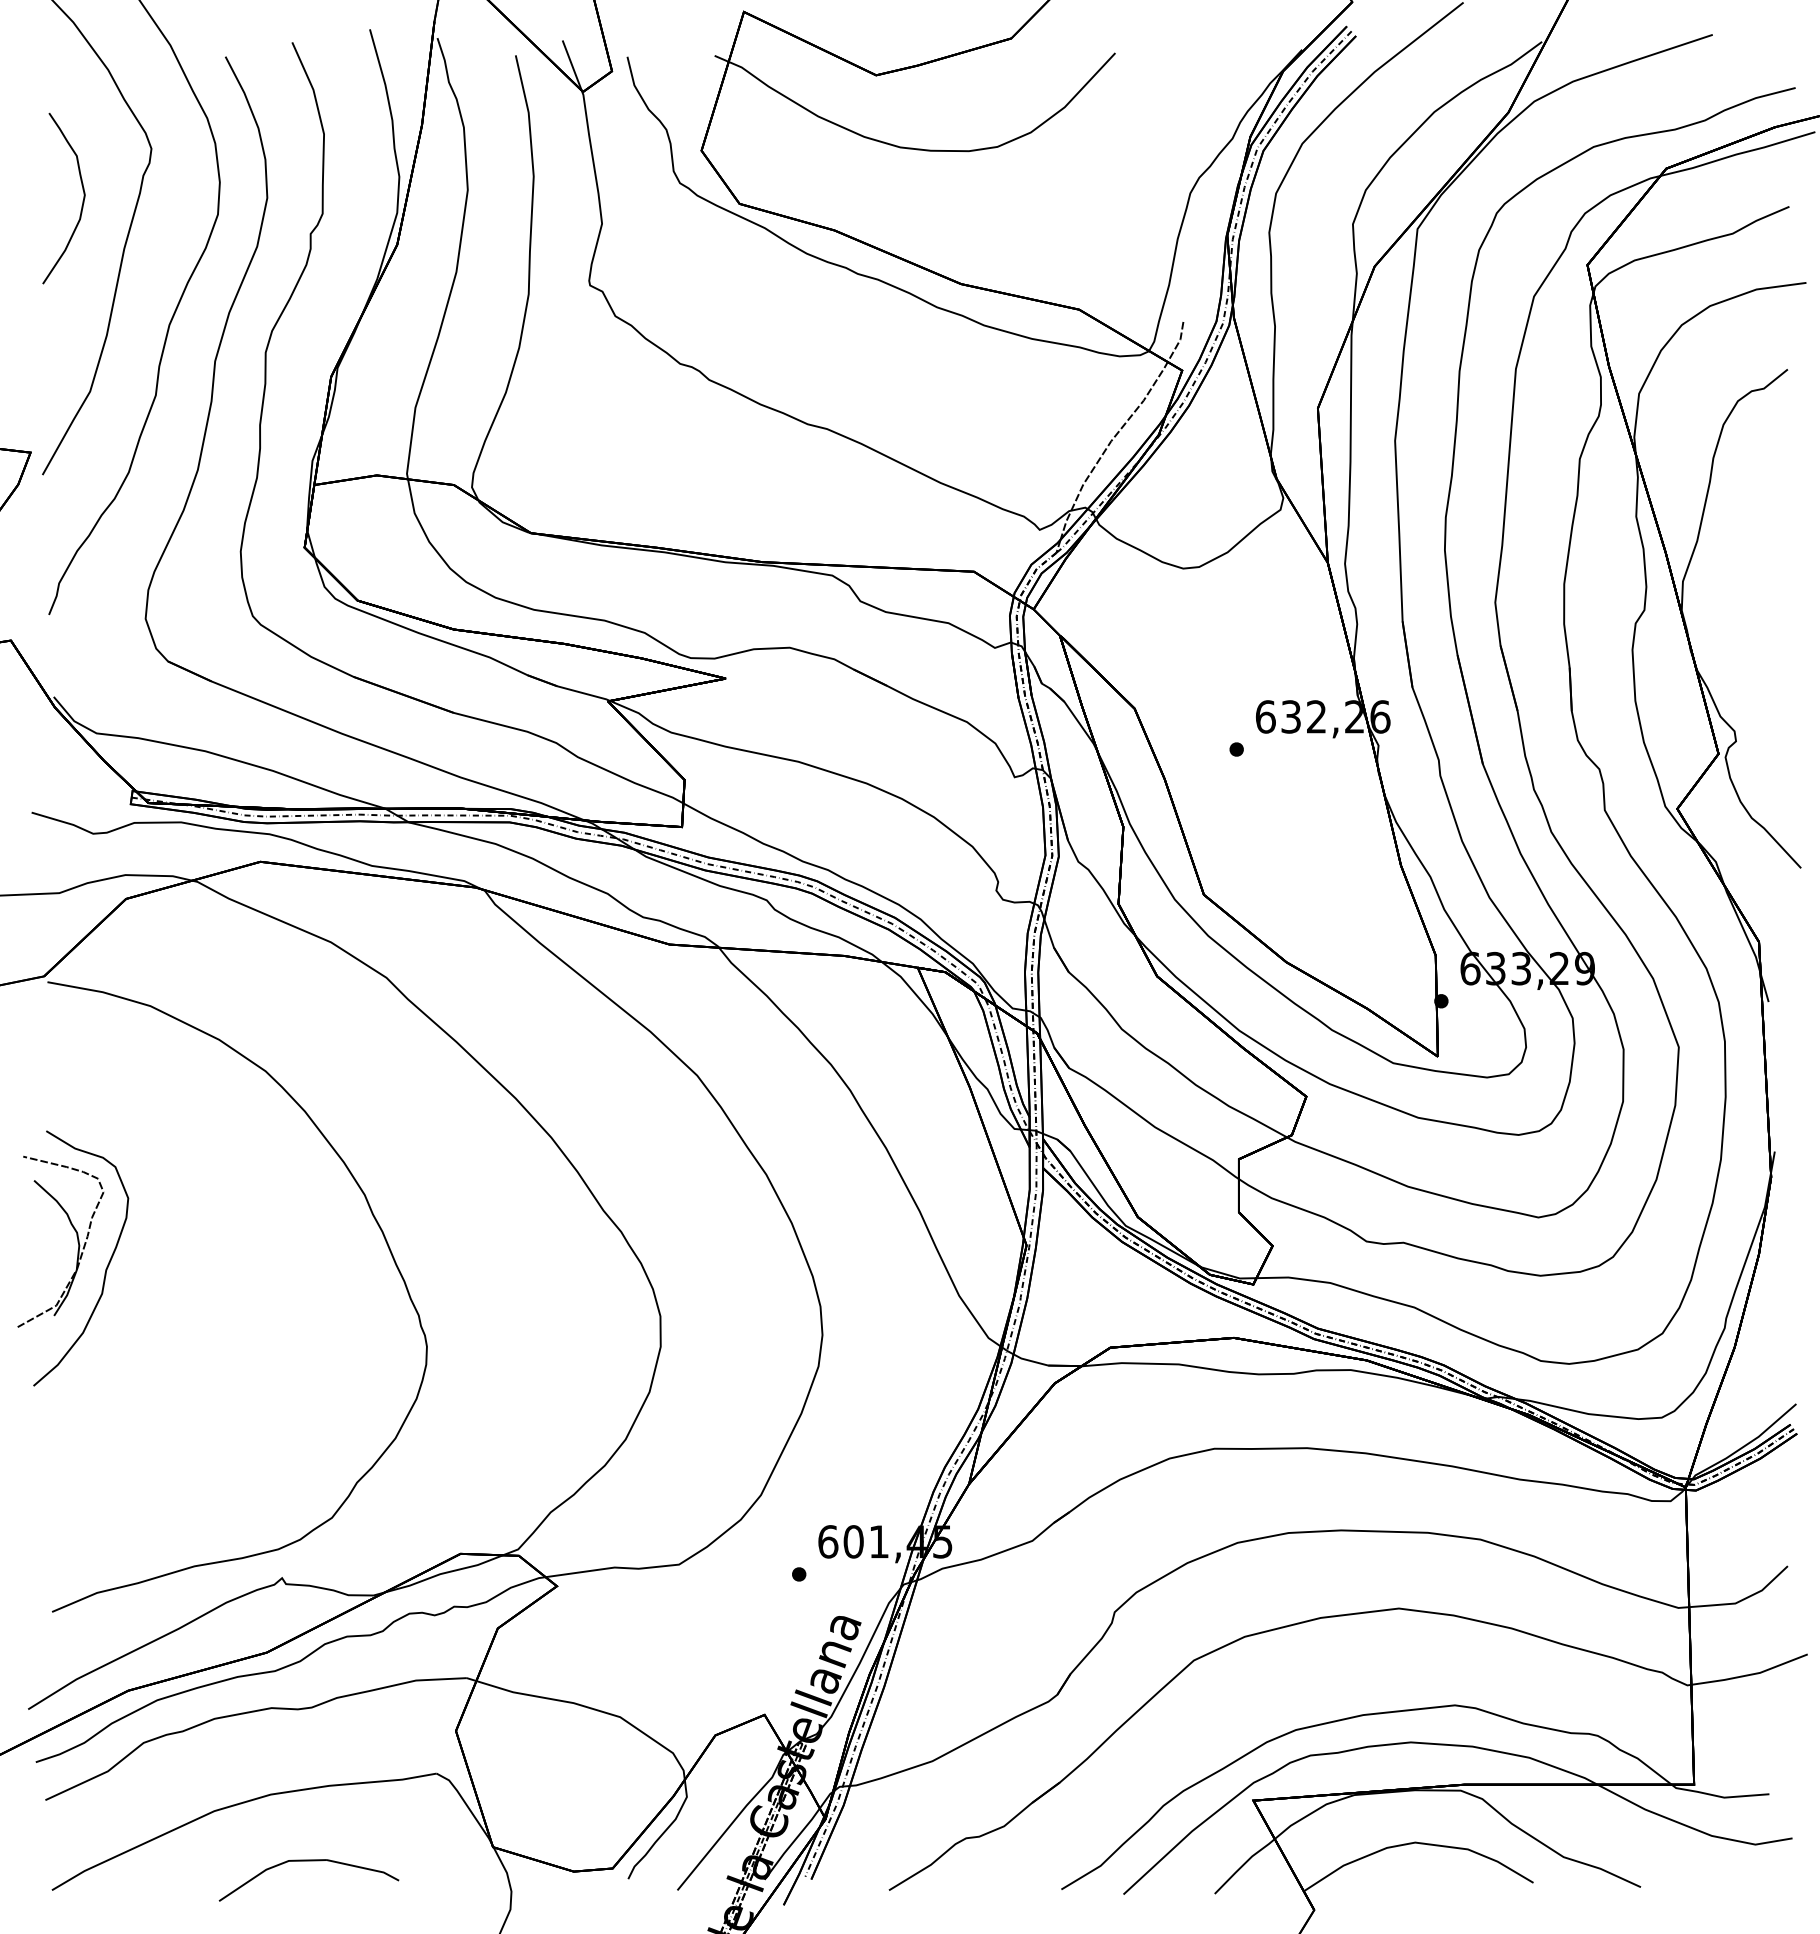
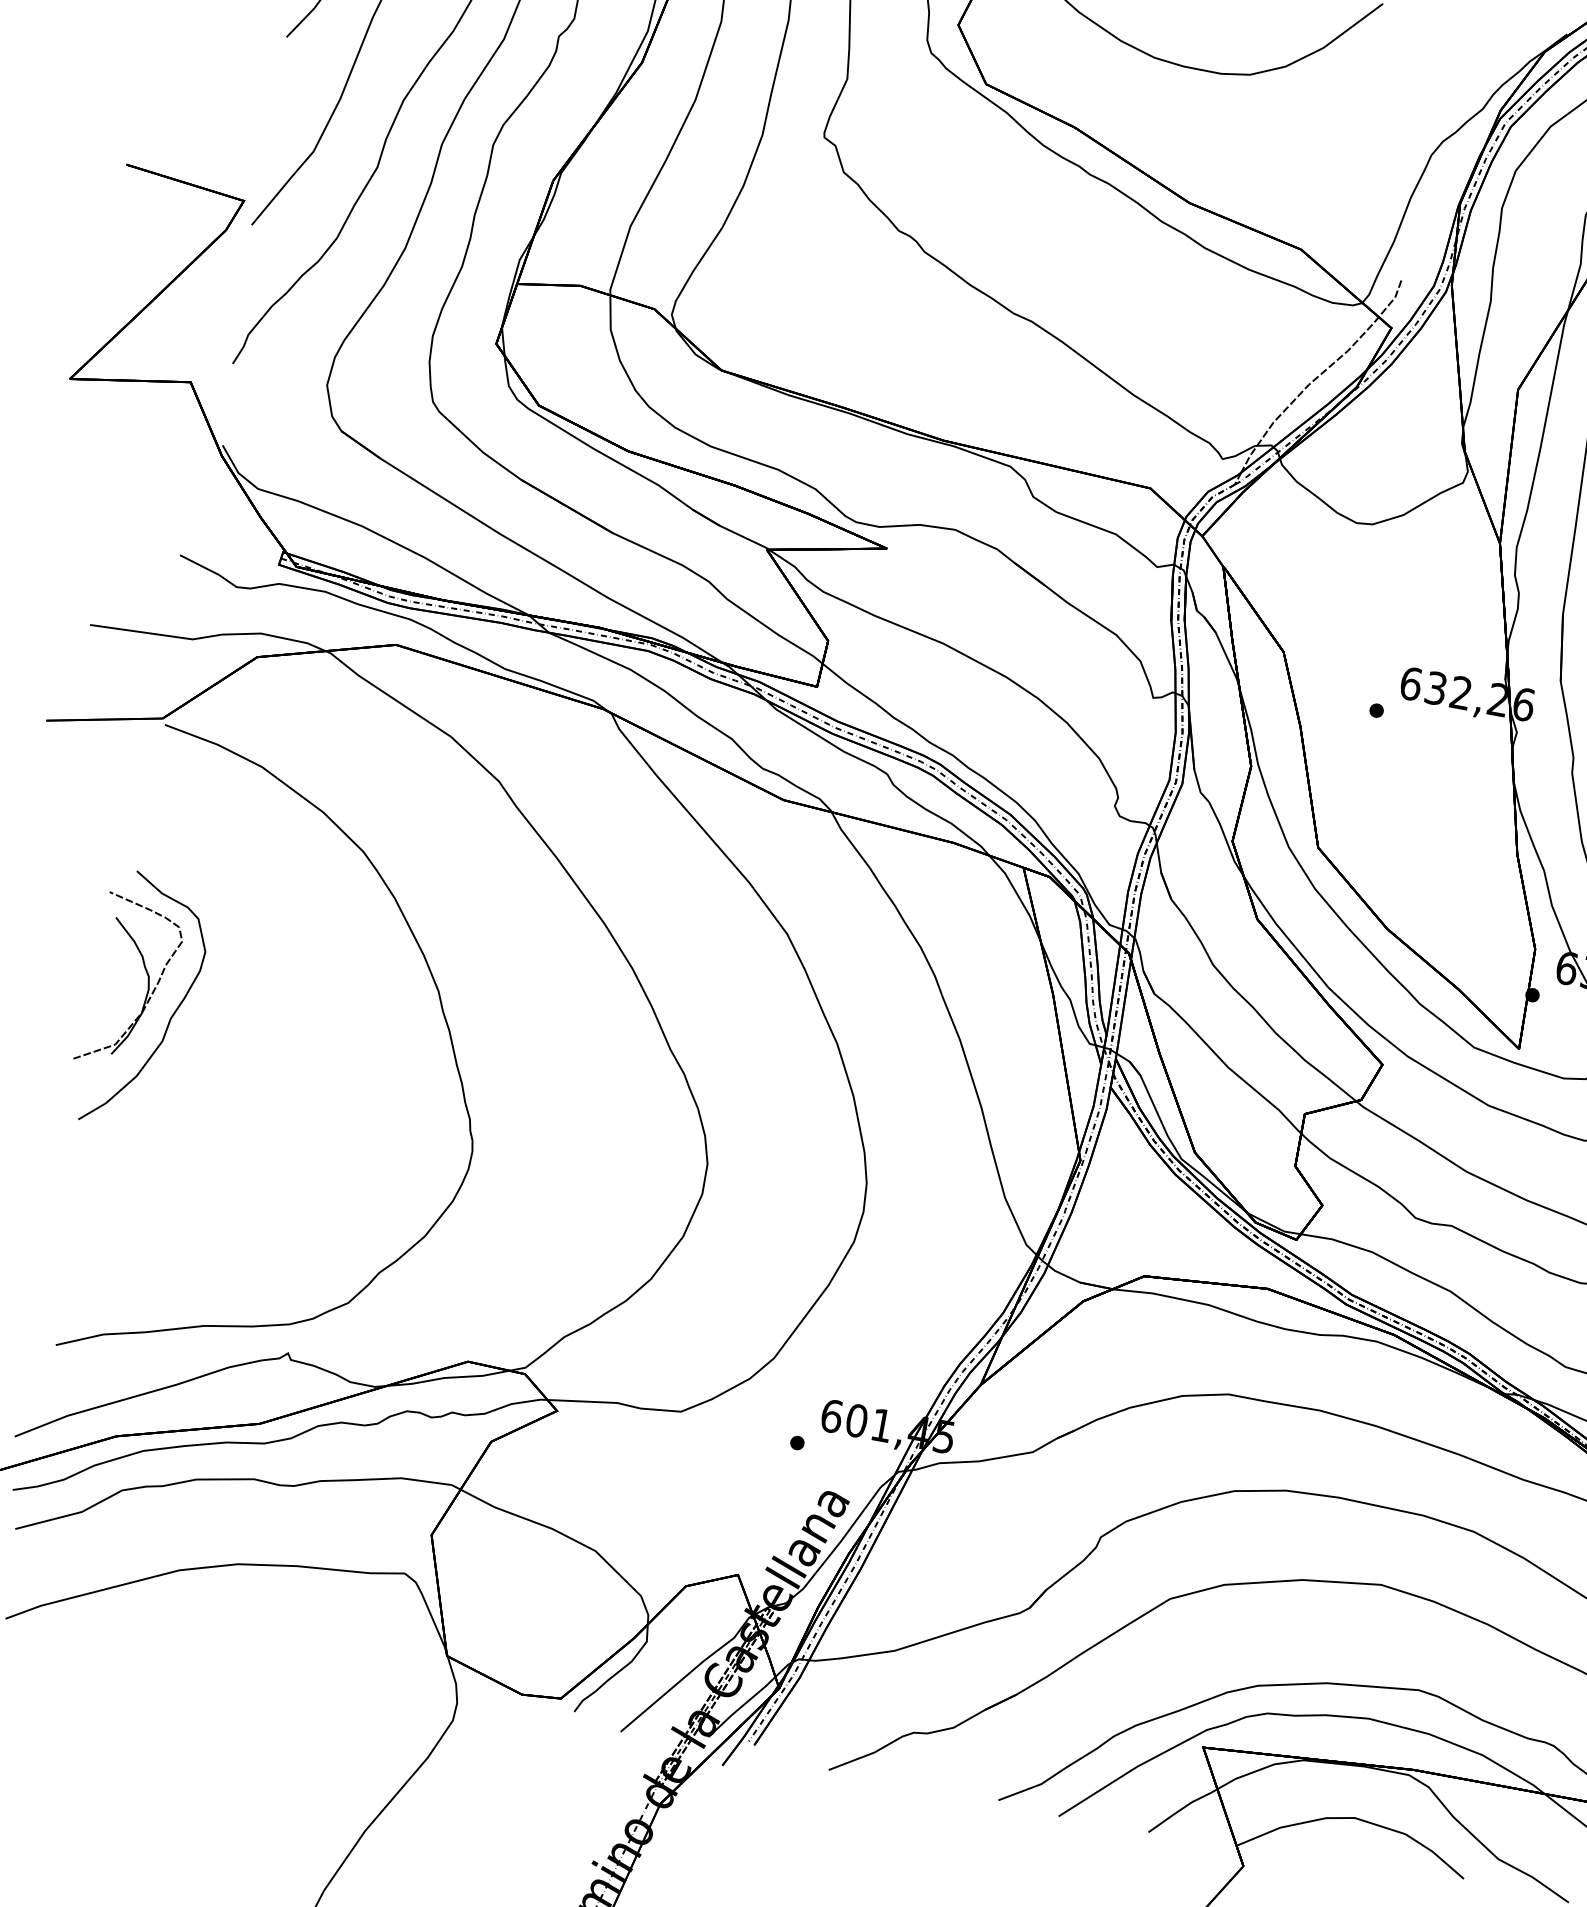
part: (308, 1861) -> (262, 1636), removed

